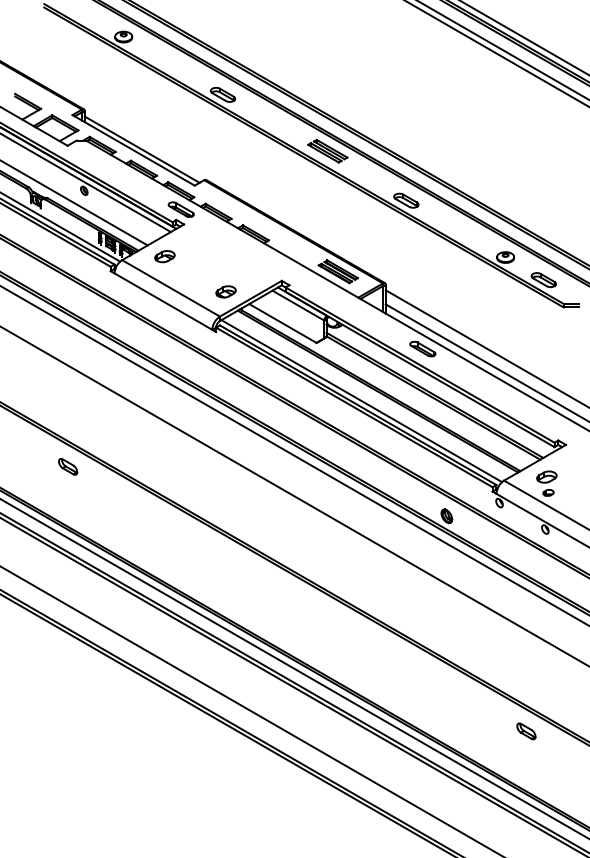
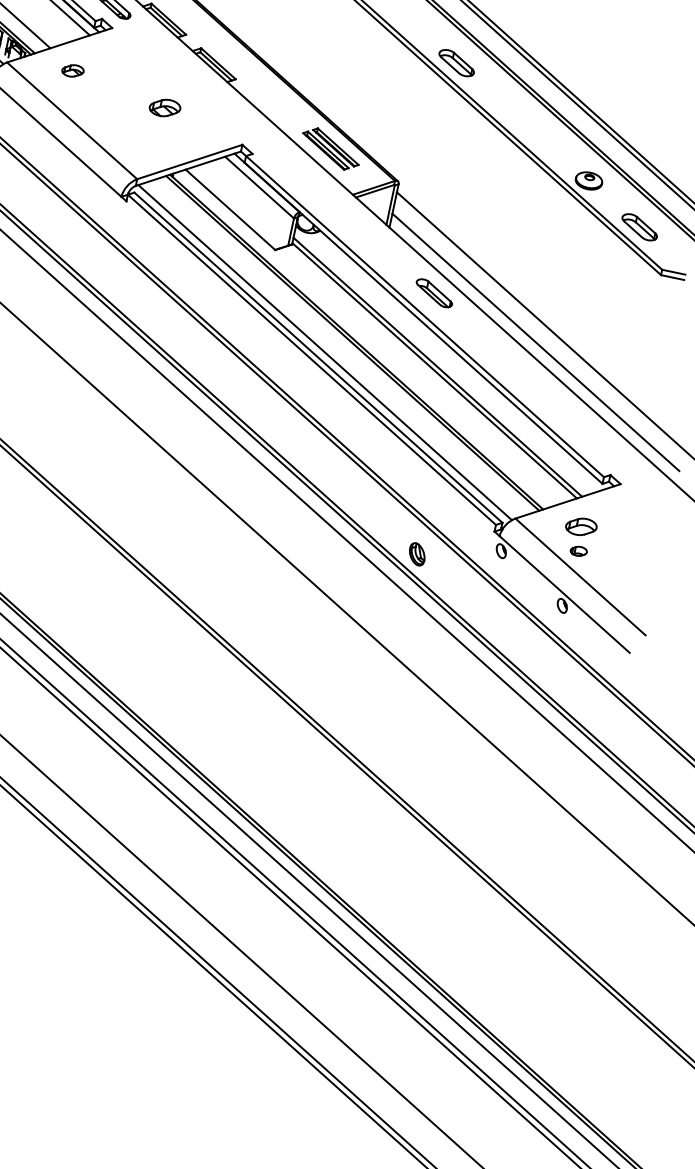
part: (164, 256) -> (72, 70), size x0.7
part: (225, 291) -> (164, 107), moved
part: (526, 731) -> (469, 905), removed

